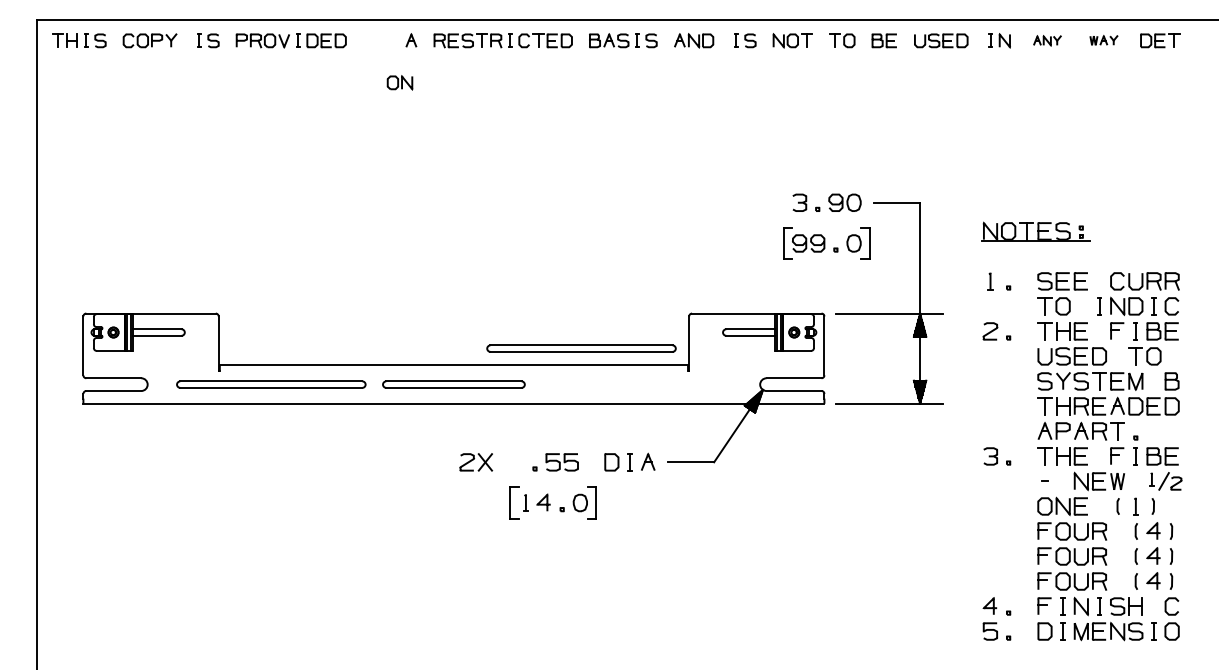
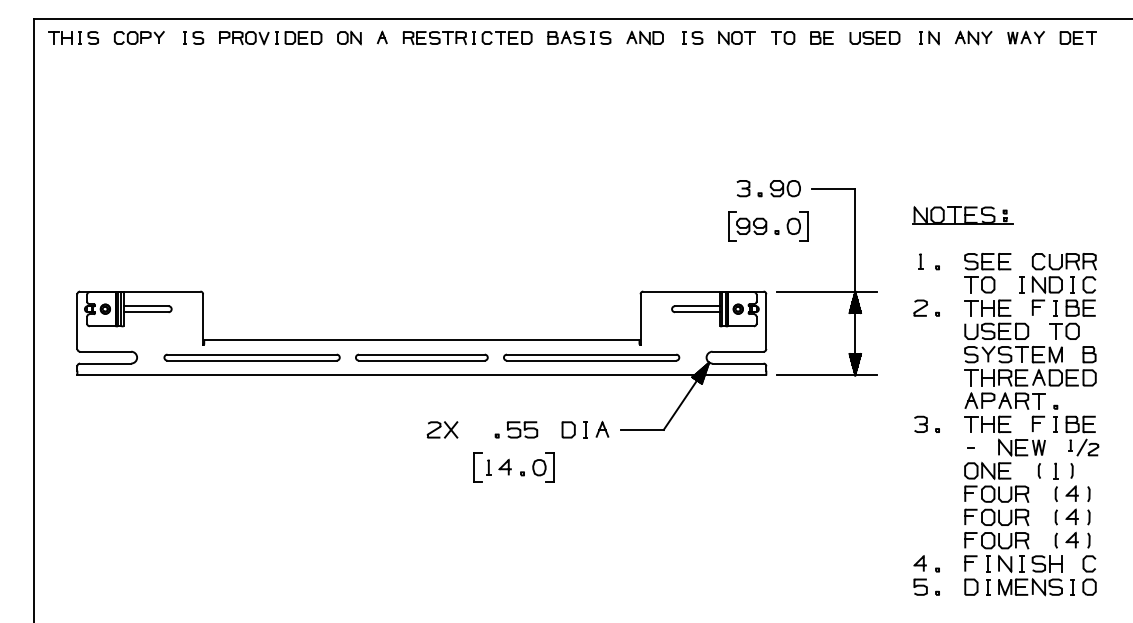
part: (1047, 40) -> (973, 37), size x1.43
part: (1103, 40) -> (1025, 37), size x1.43
part: (399, 82) -> (348, 37), moved
part: (581, 348) -> (591, 357), moved

